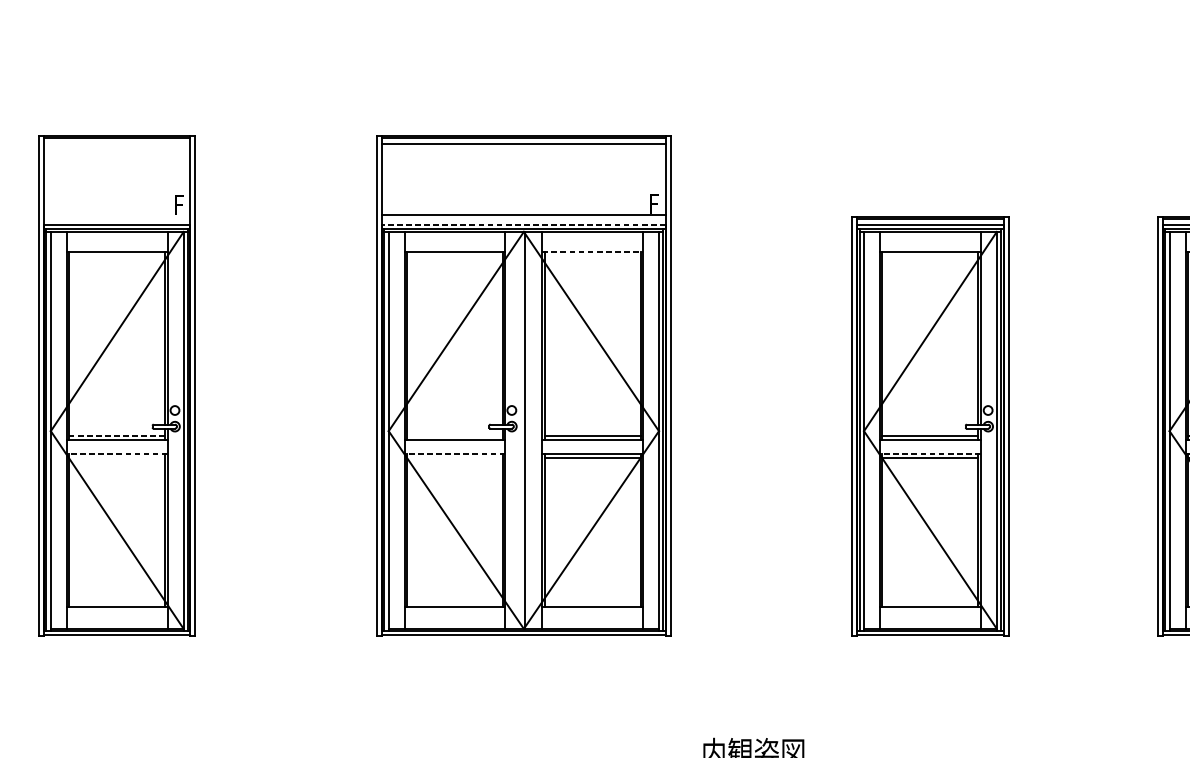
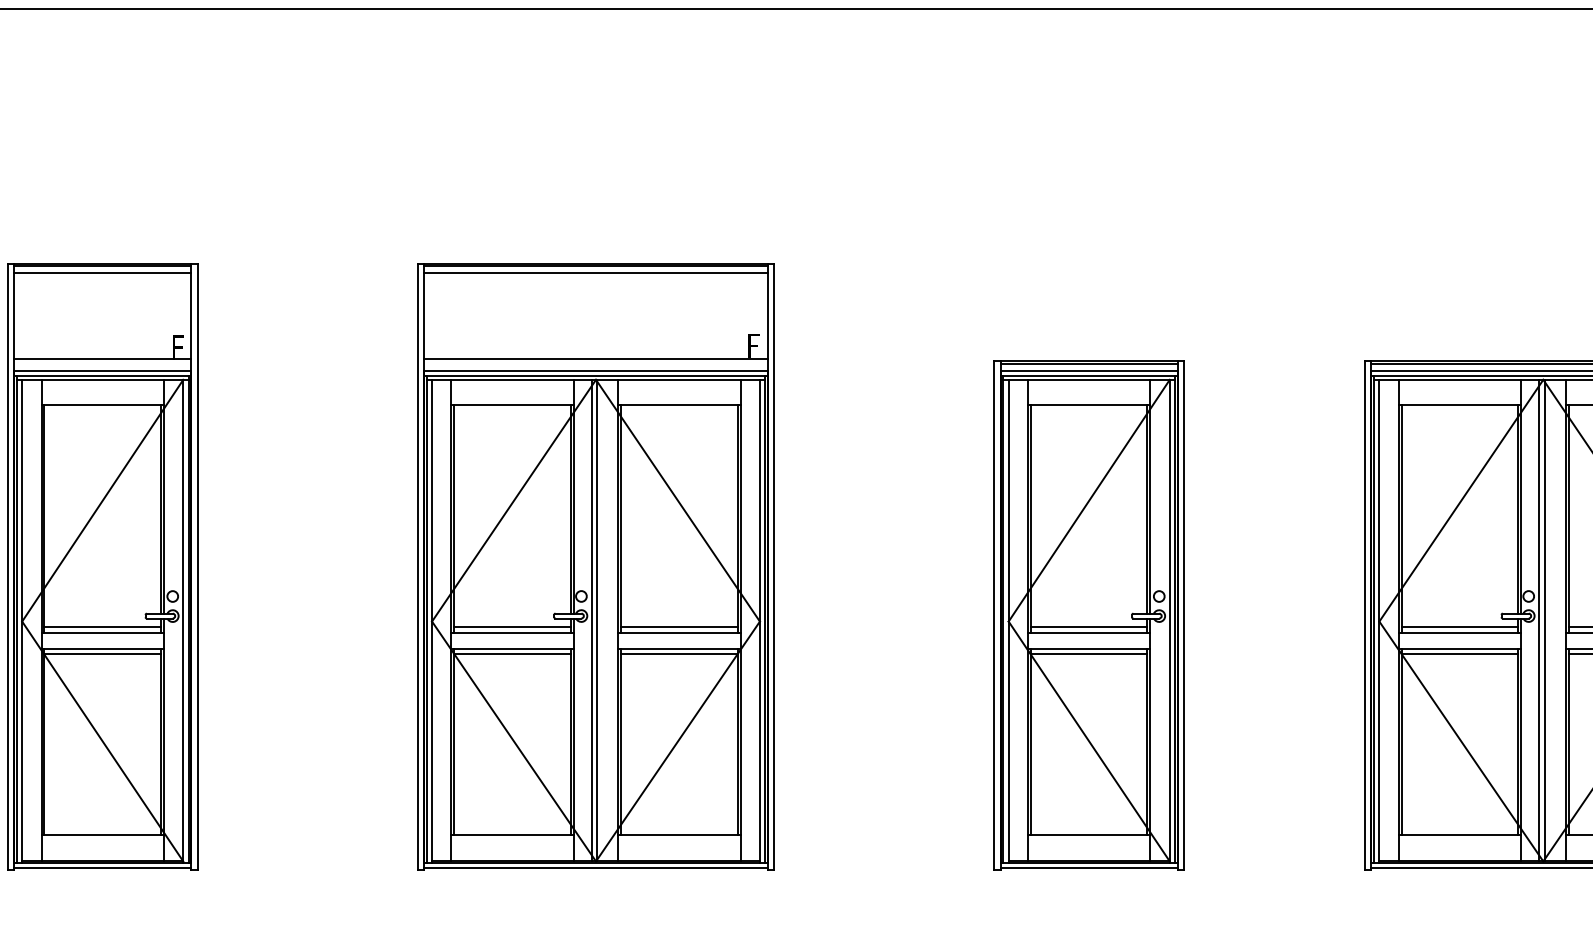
line: (117, 144) -> (102, 273), added
line: (117, 215) -> (102, 359), added
line: (523, 225) -> (595, 371), dashed -> solid
line: (592, 252) -> (679, 404), dashed -> solid
line: (520, 430) -> (591, 620), added
line: (117, 436) -> (102, 627), dashed -> solid
line: (455, 436) -> (512, 627), added
line: (117, 453) -> (102, 648), dashed -> solid
line: (455, 453) -> (512, 648), dashed -> solid
line: (929, 453) -> (1088, 648), dashed -> solid
line: (117, 458) -> (102, 654), added
line: (455, 458) -> (512, 654), added

